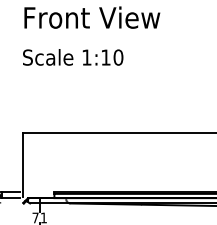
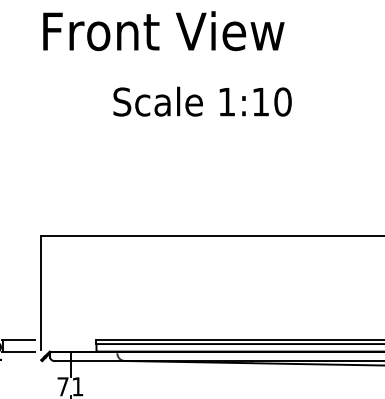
text: (73, 57) -> (203, 101), moved

